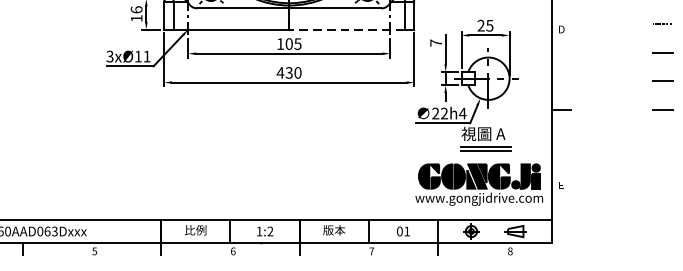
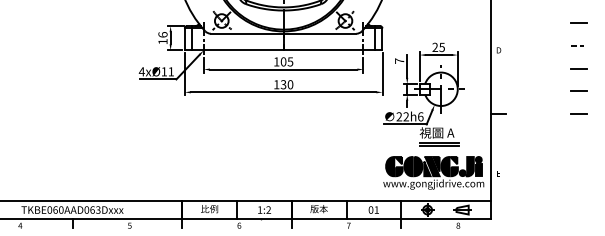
line: (347, 29) -> (329, 50), dashed -> solid
text: (109, 56) -> (141, 71), 3xØ11 -> 4xØ11
text: (280, 72) -> (276, 84), 430 -> 130
text: (462, 113) -> (420, 116), 22h4 -> 22h6

